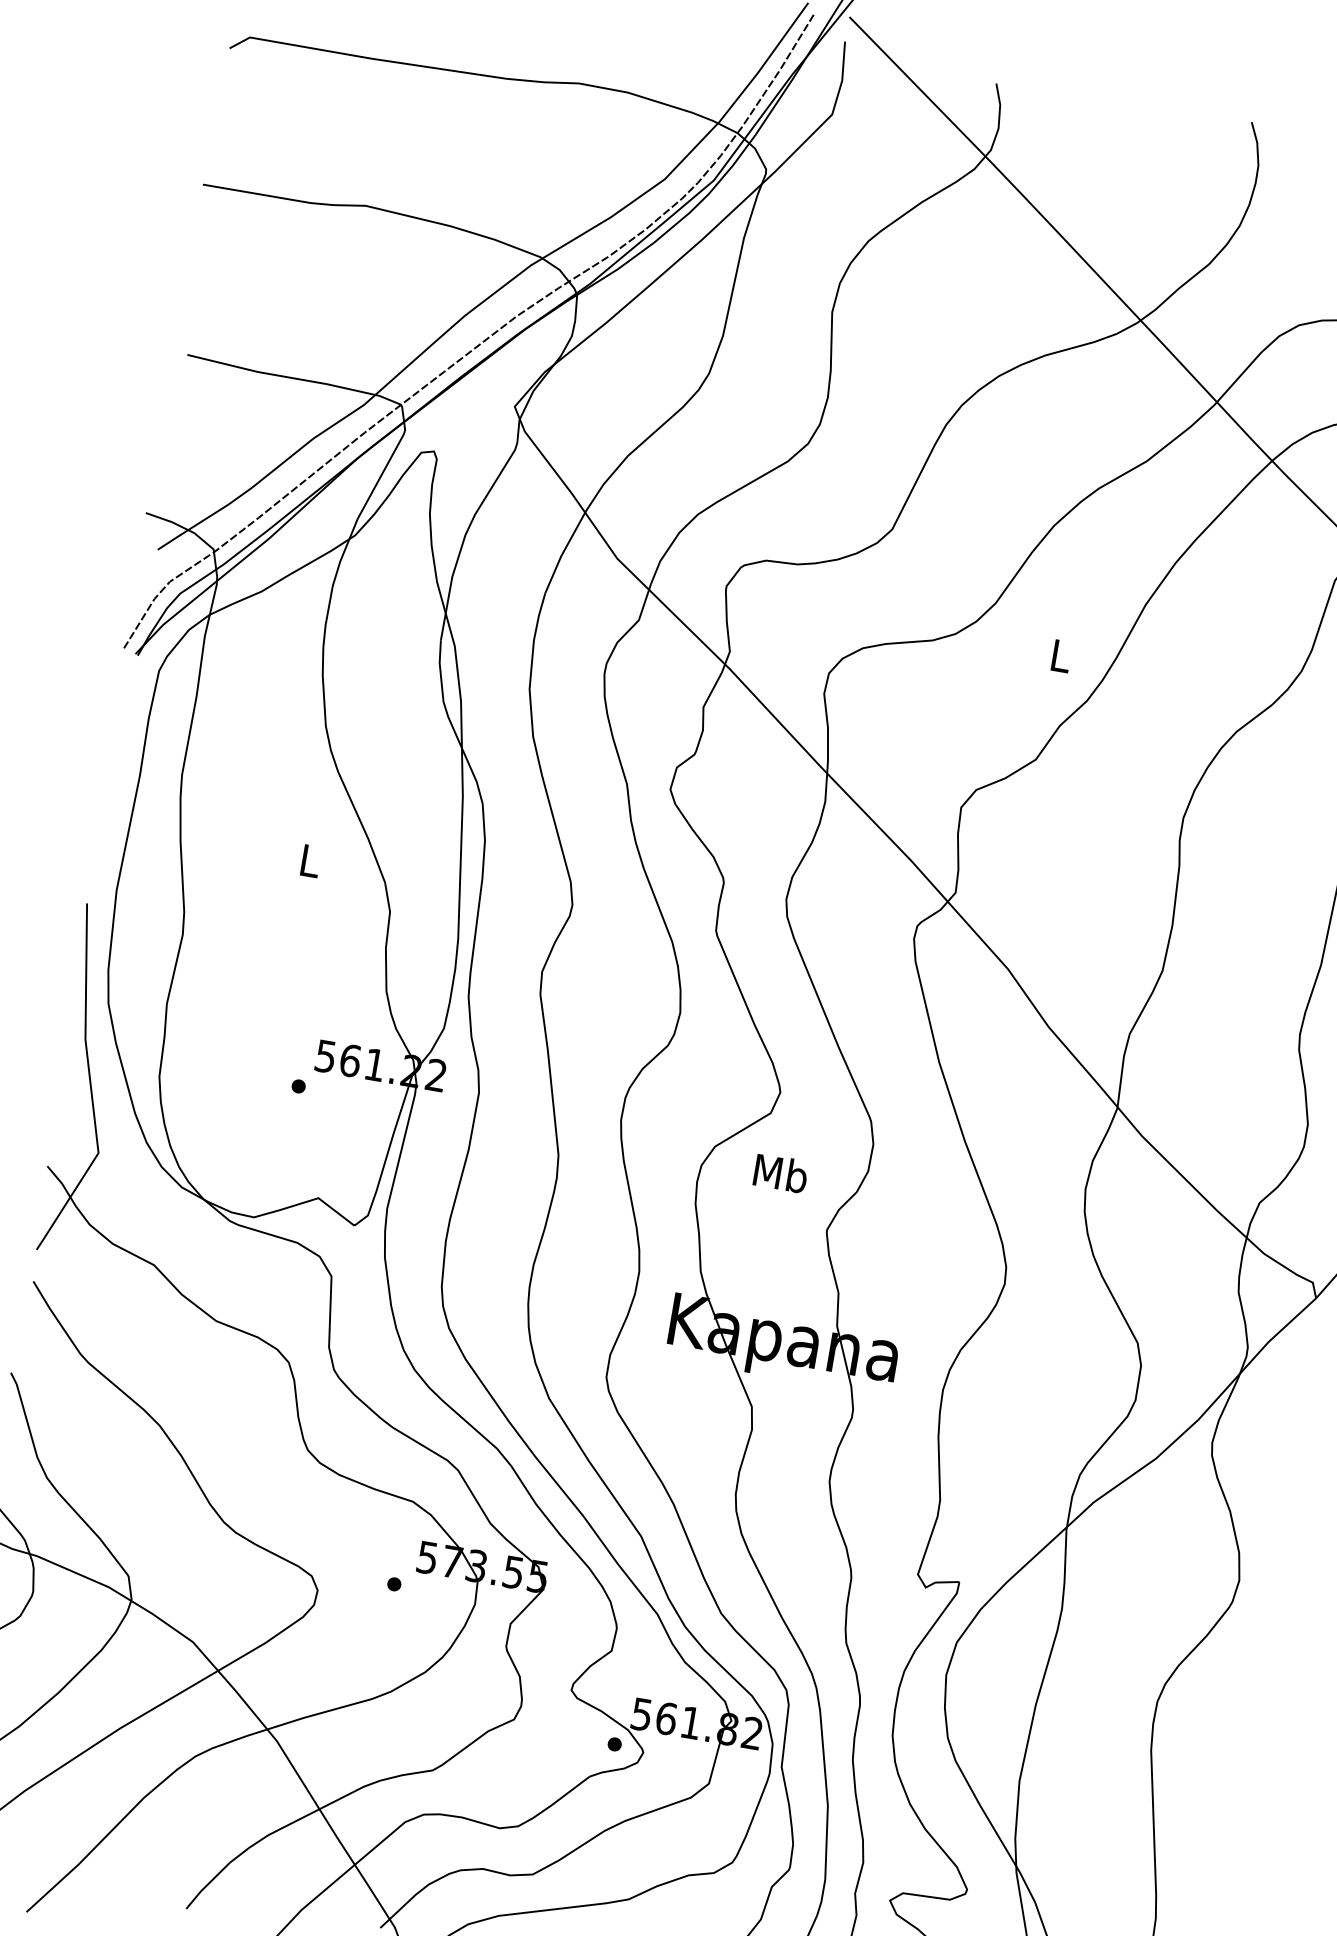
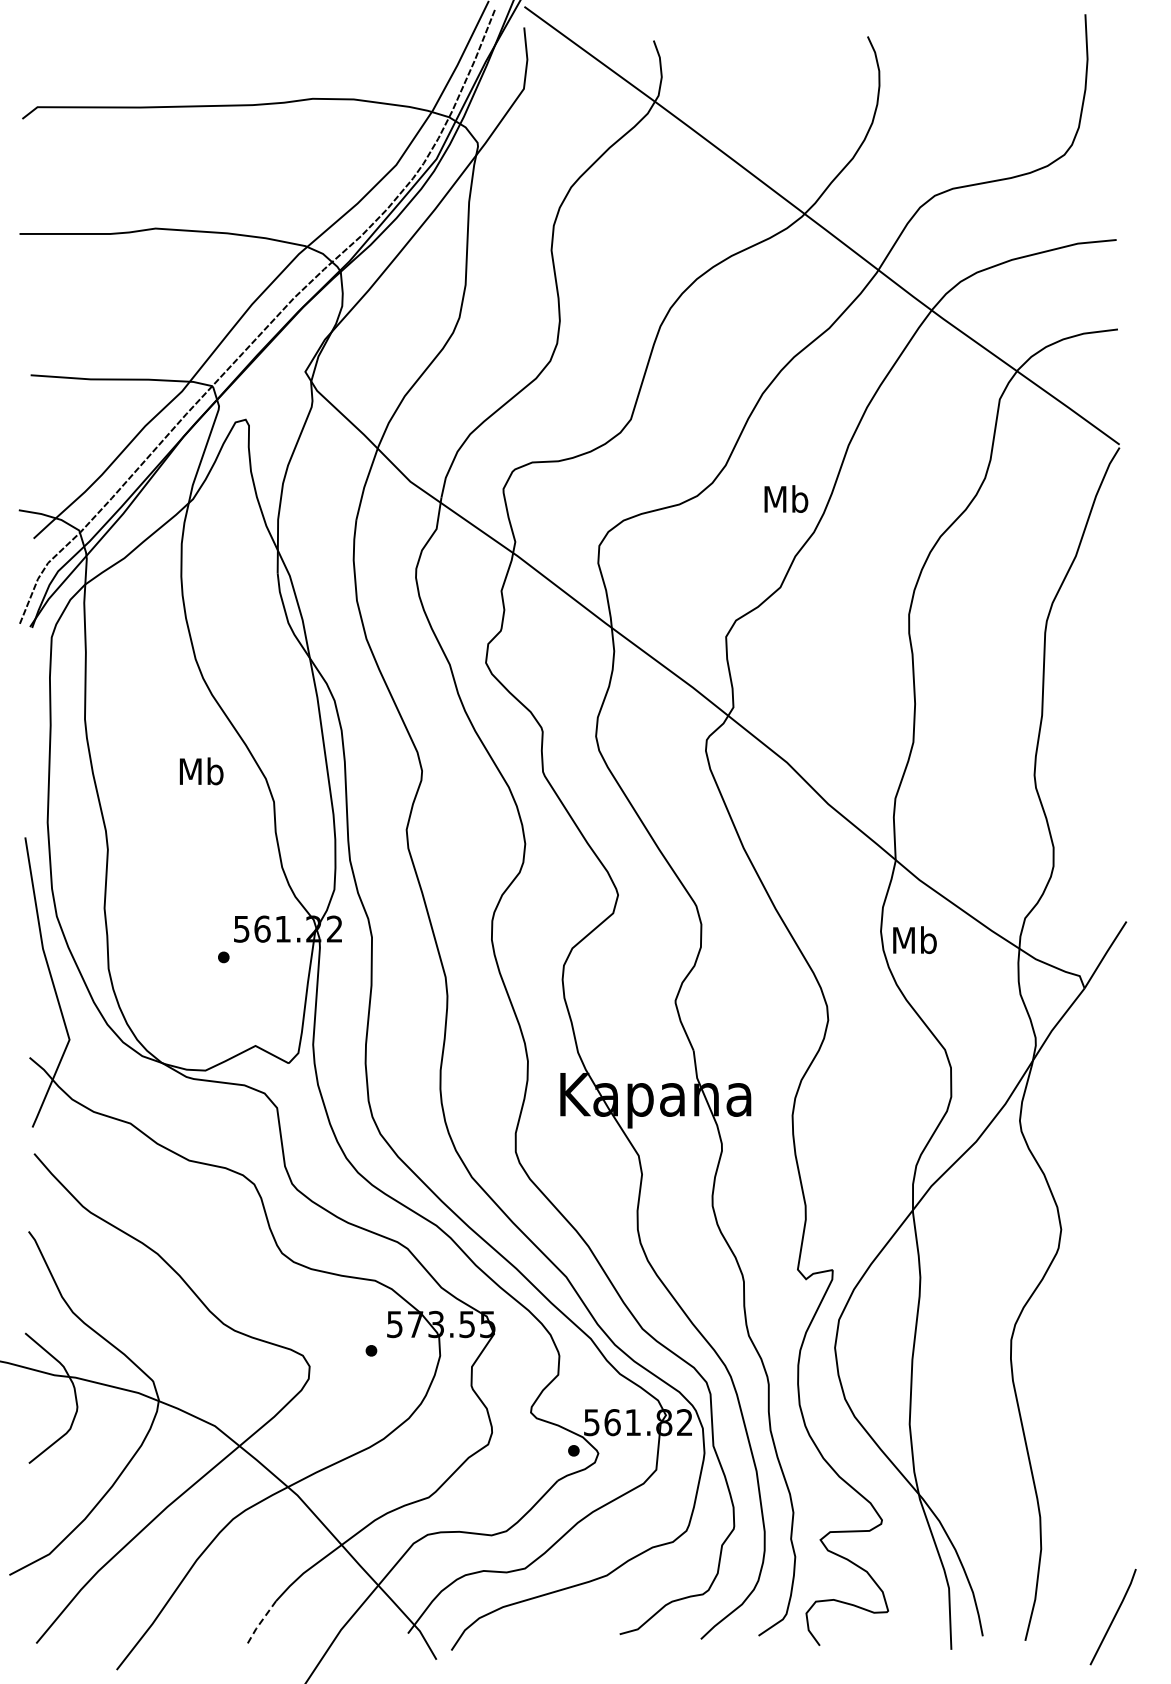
text: (1061, 655) -> (786, 498), L -> Mb
text: (309, 860) -> (201, 771), L -> Mb
text: (780, 1173) -> (914, 940), moved
line: (206, 1886) -> (260, 1623), solid -> dashed

